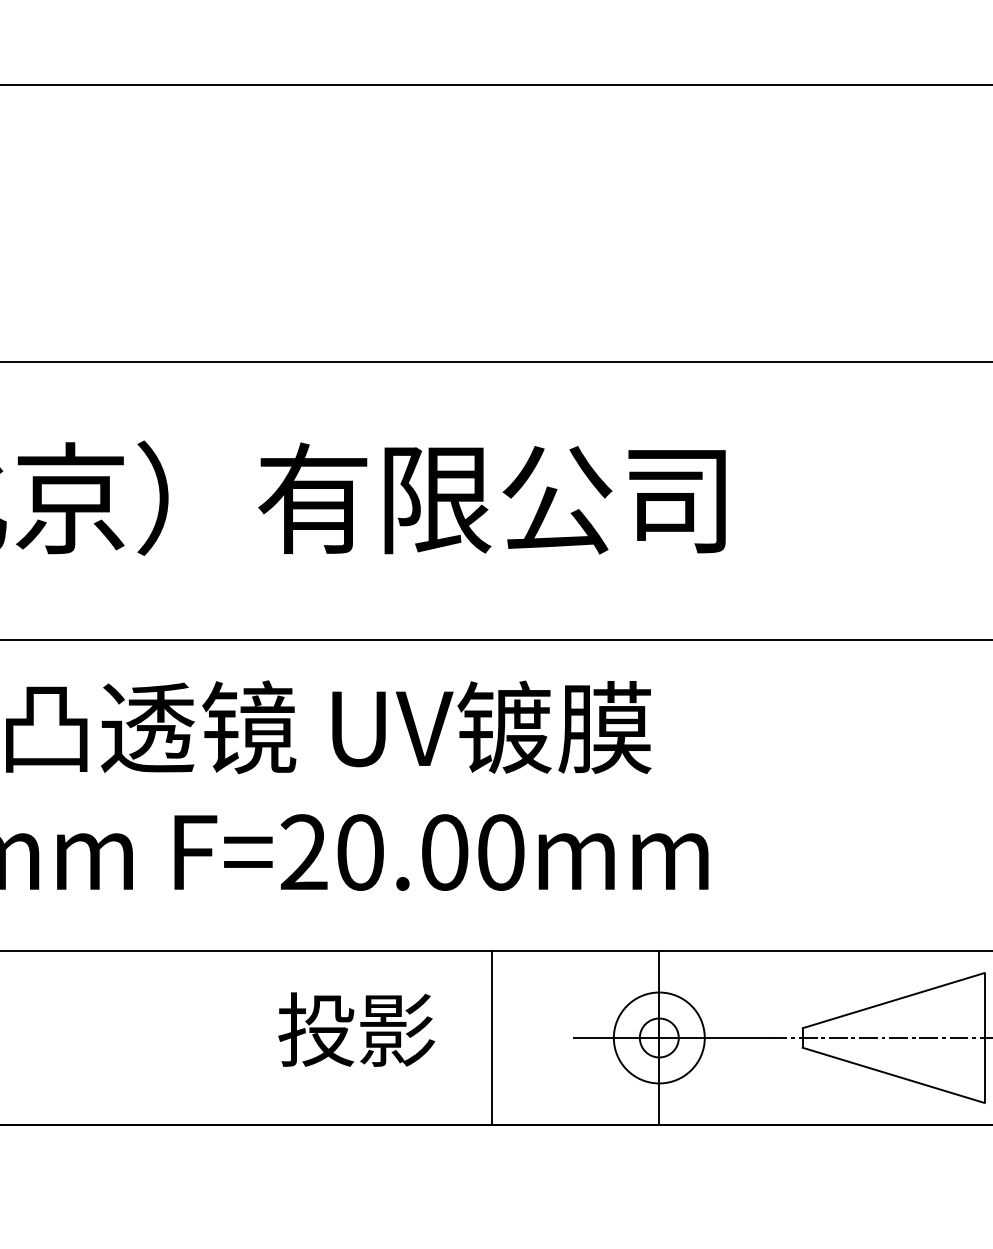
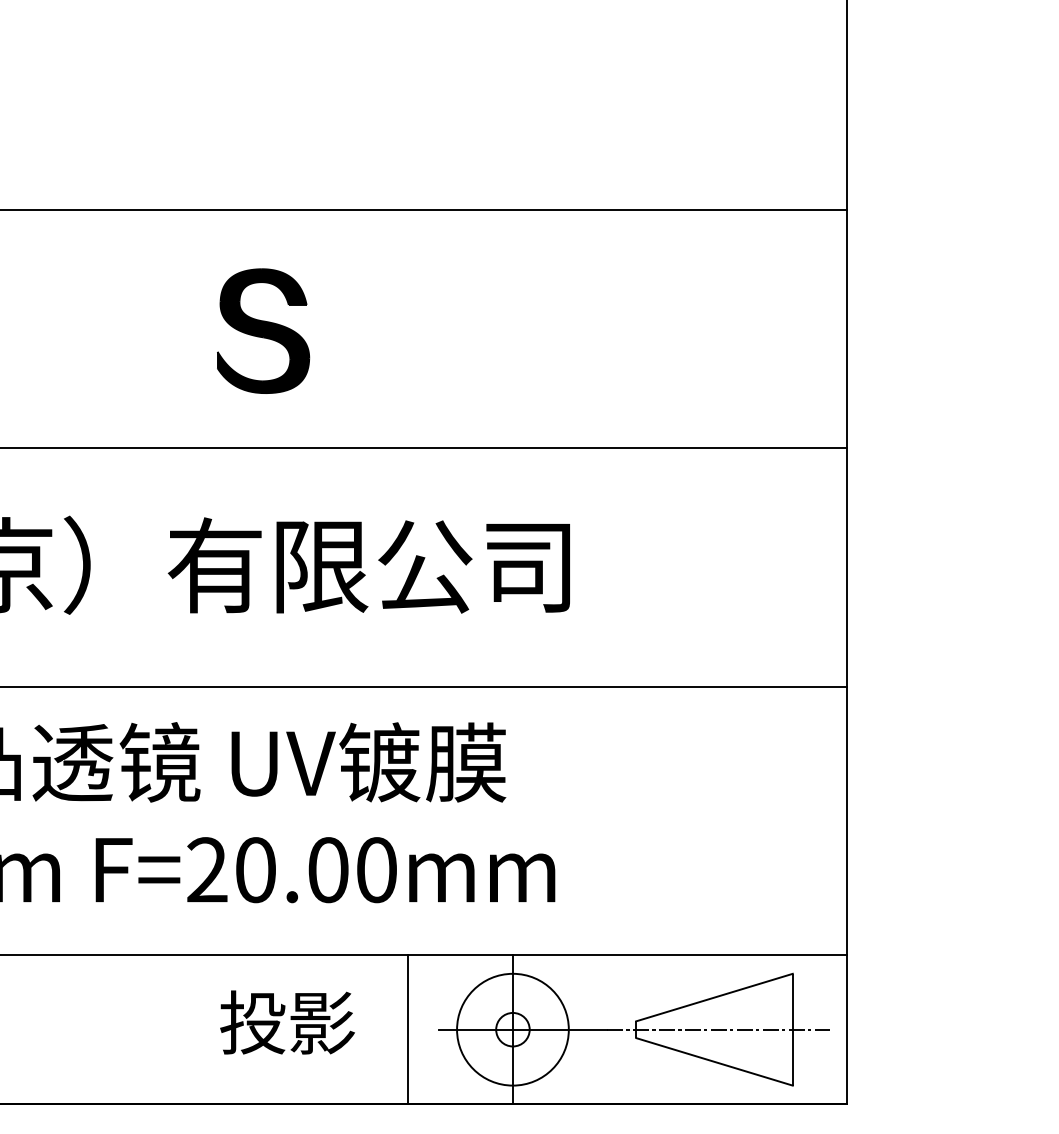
part: (369, 225) -> (263, 330), added
text: (356, 1029) -> (287, 1022), moved
line: (492, 1037) -> (408, 1029), moved
circle: (658, 1037) -> (512, 1029), size x1.43

